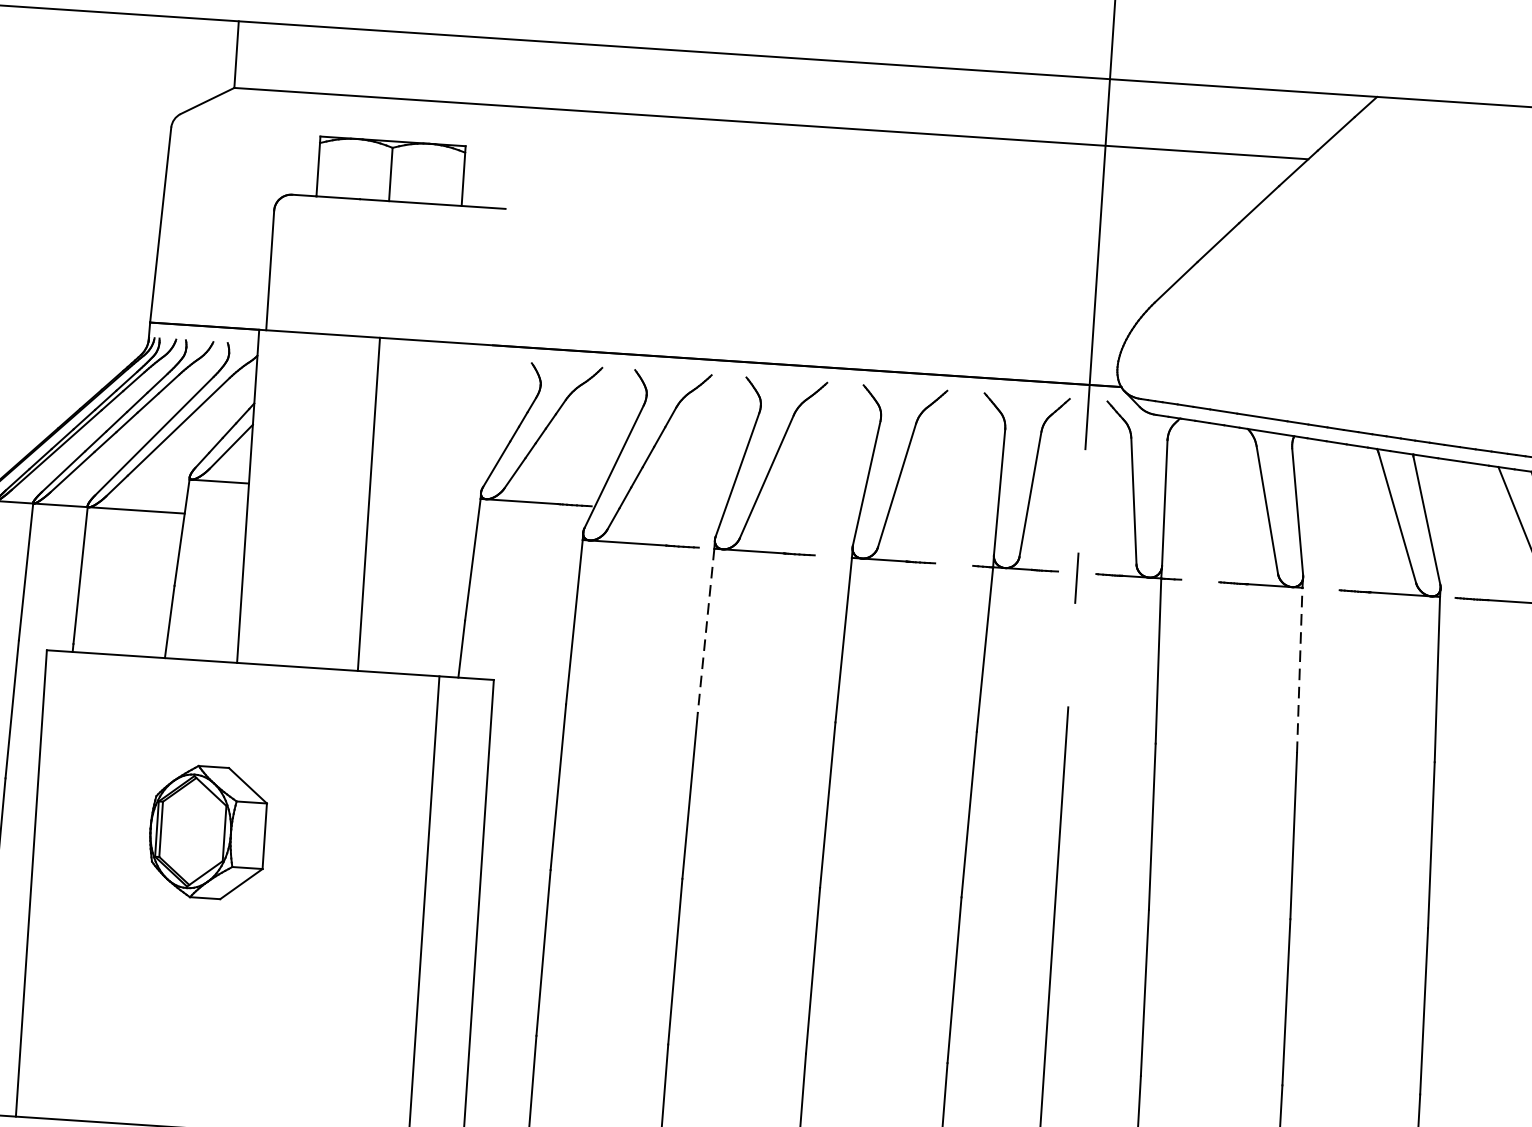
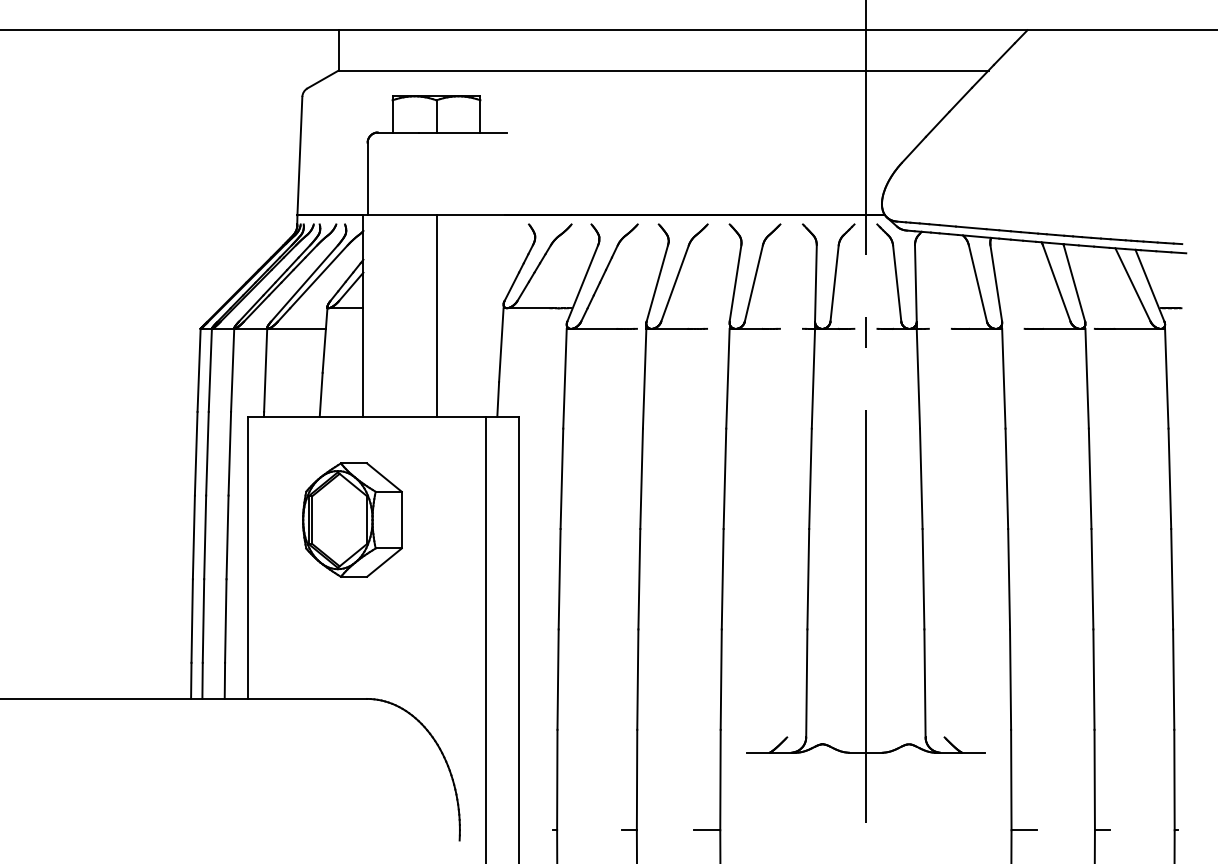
line: (705, 630) -> (644, 378), dashed -> solid
line: (1299, 669) -> (1003, 378), dashed -> solid
part: (207, 831) -> (352, 519), size x1.43

